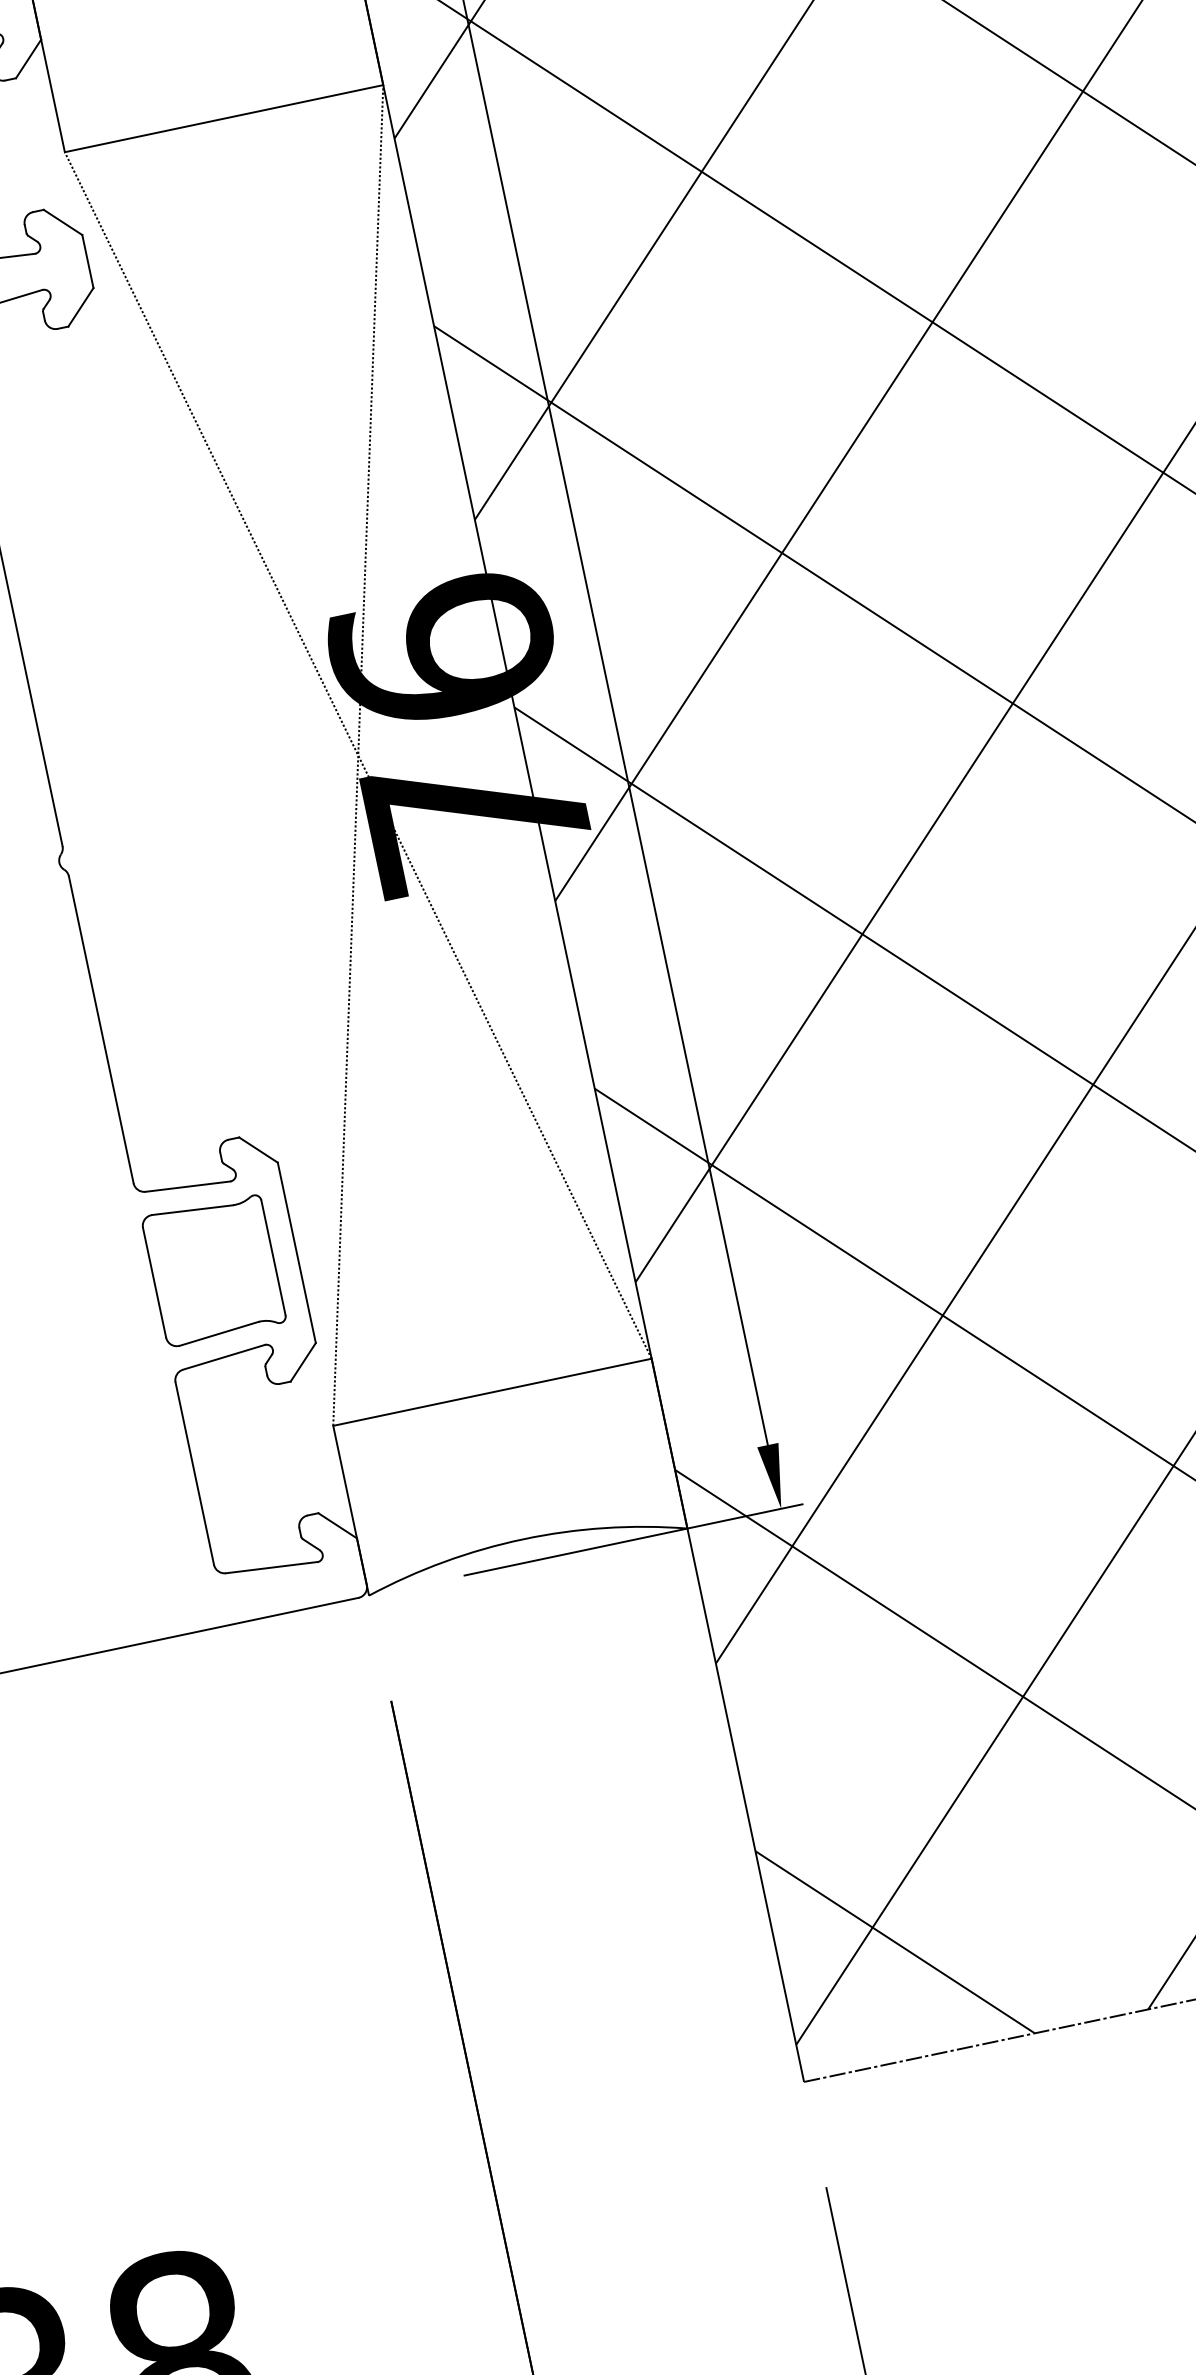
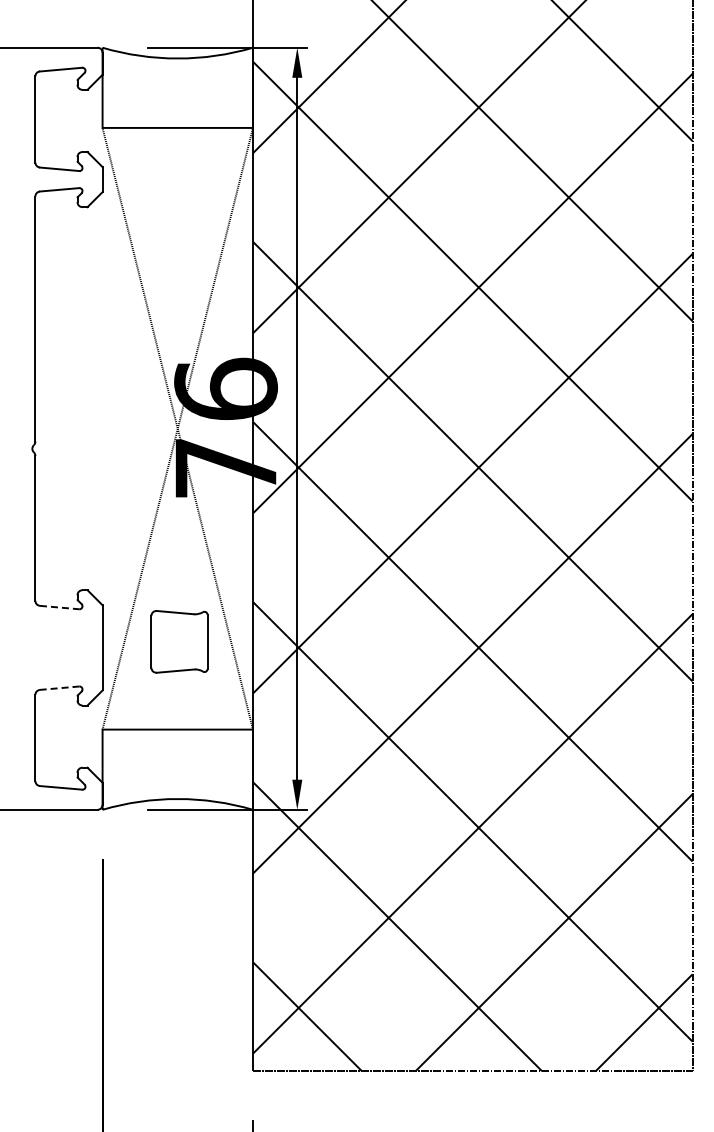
line: (187, 1186) -> (59, 607), solid -> dashed
part: (213, 1269) -> (179, 641), moved
line: (223, 1358) -> (59, 688), solid -> dashed

